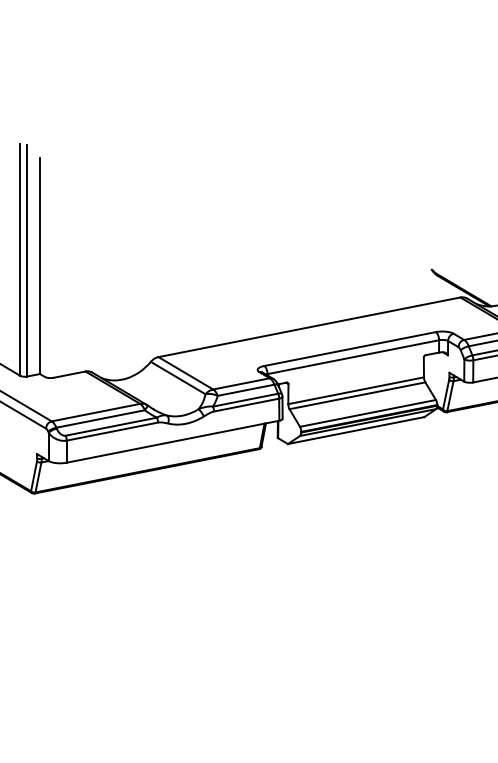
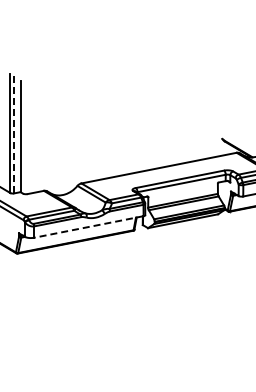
line: (28, 259) -> (14, 133), solid -> dashed
line: (172, 440) -> (88, 226), solid -> dashed

